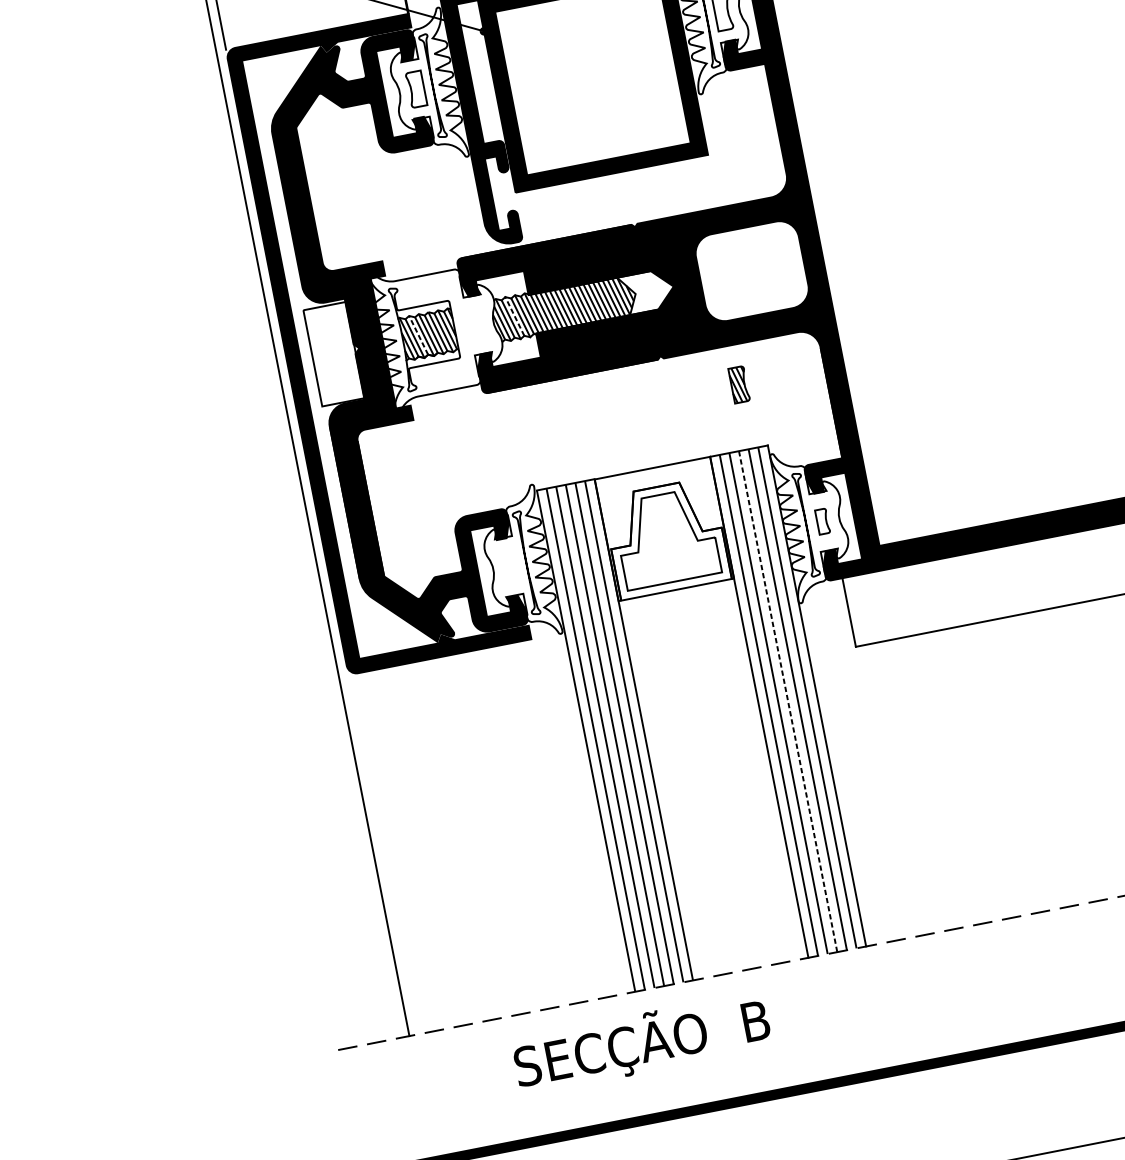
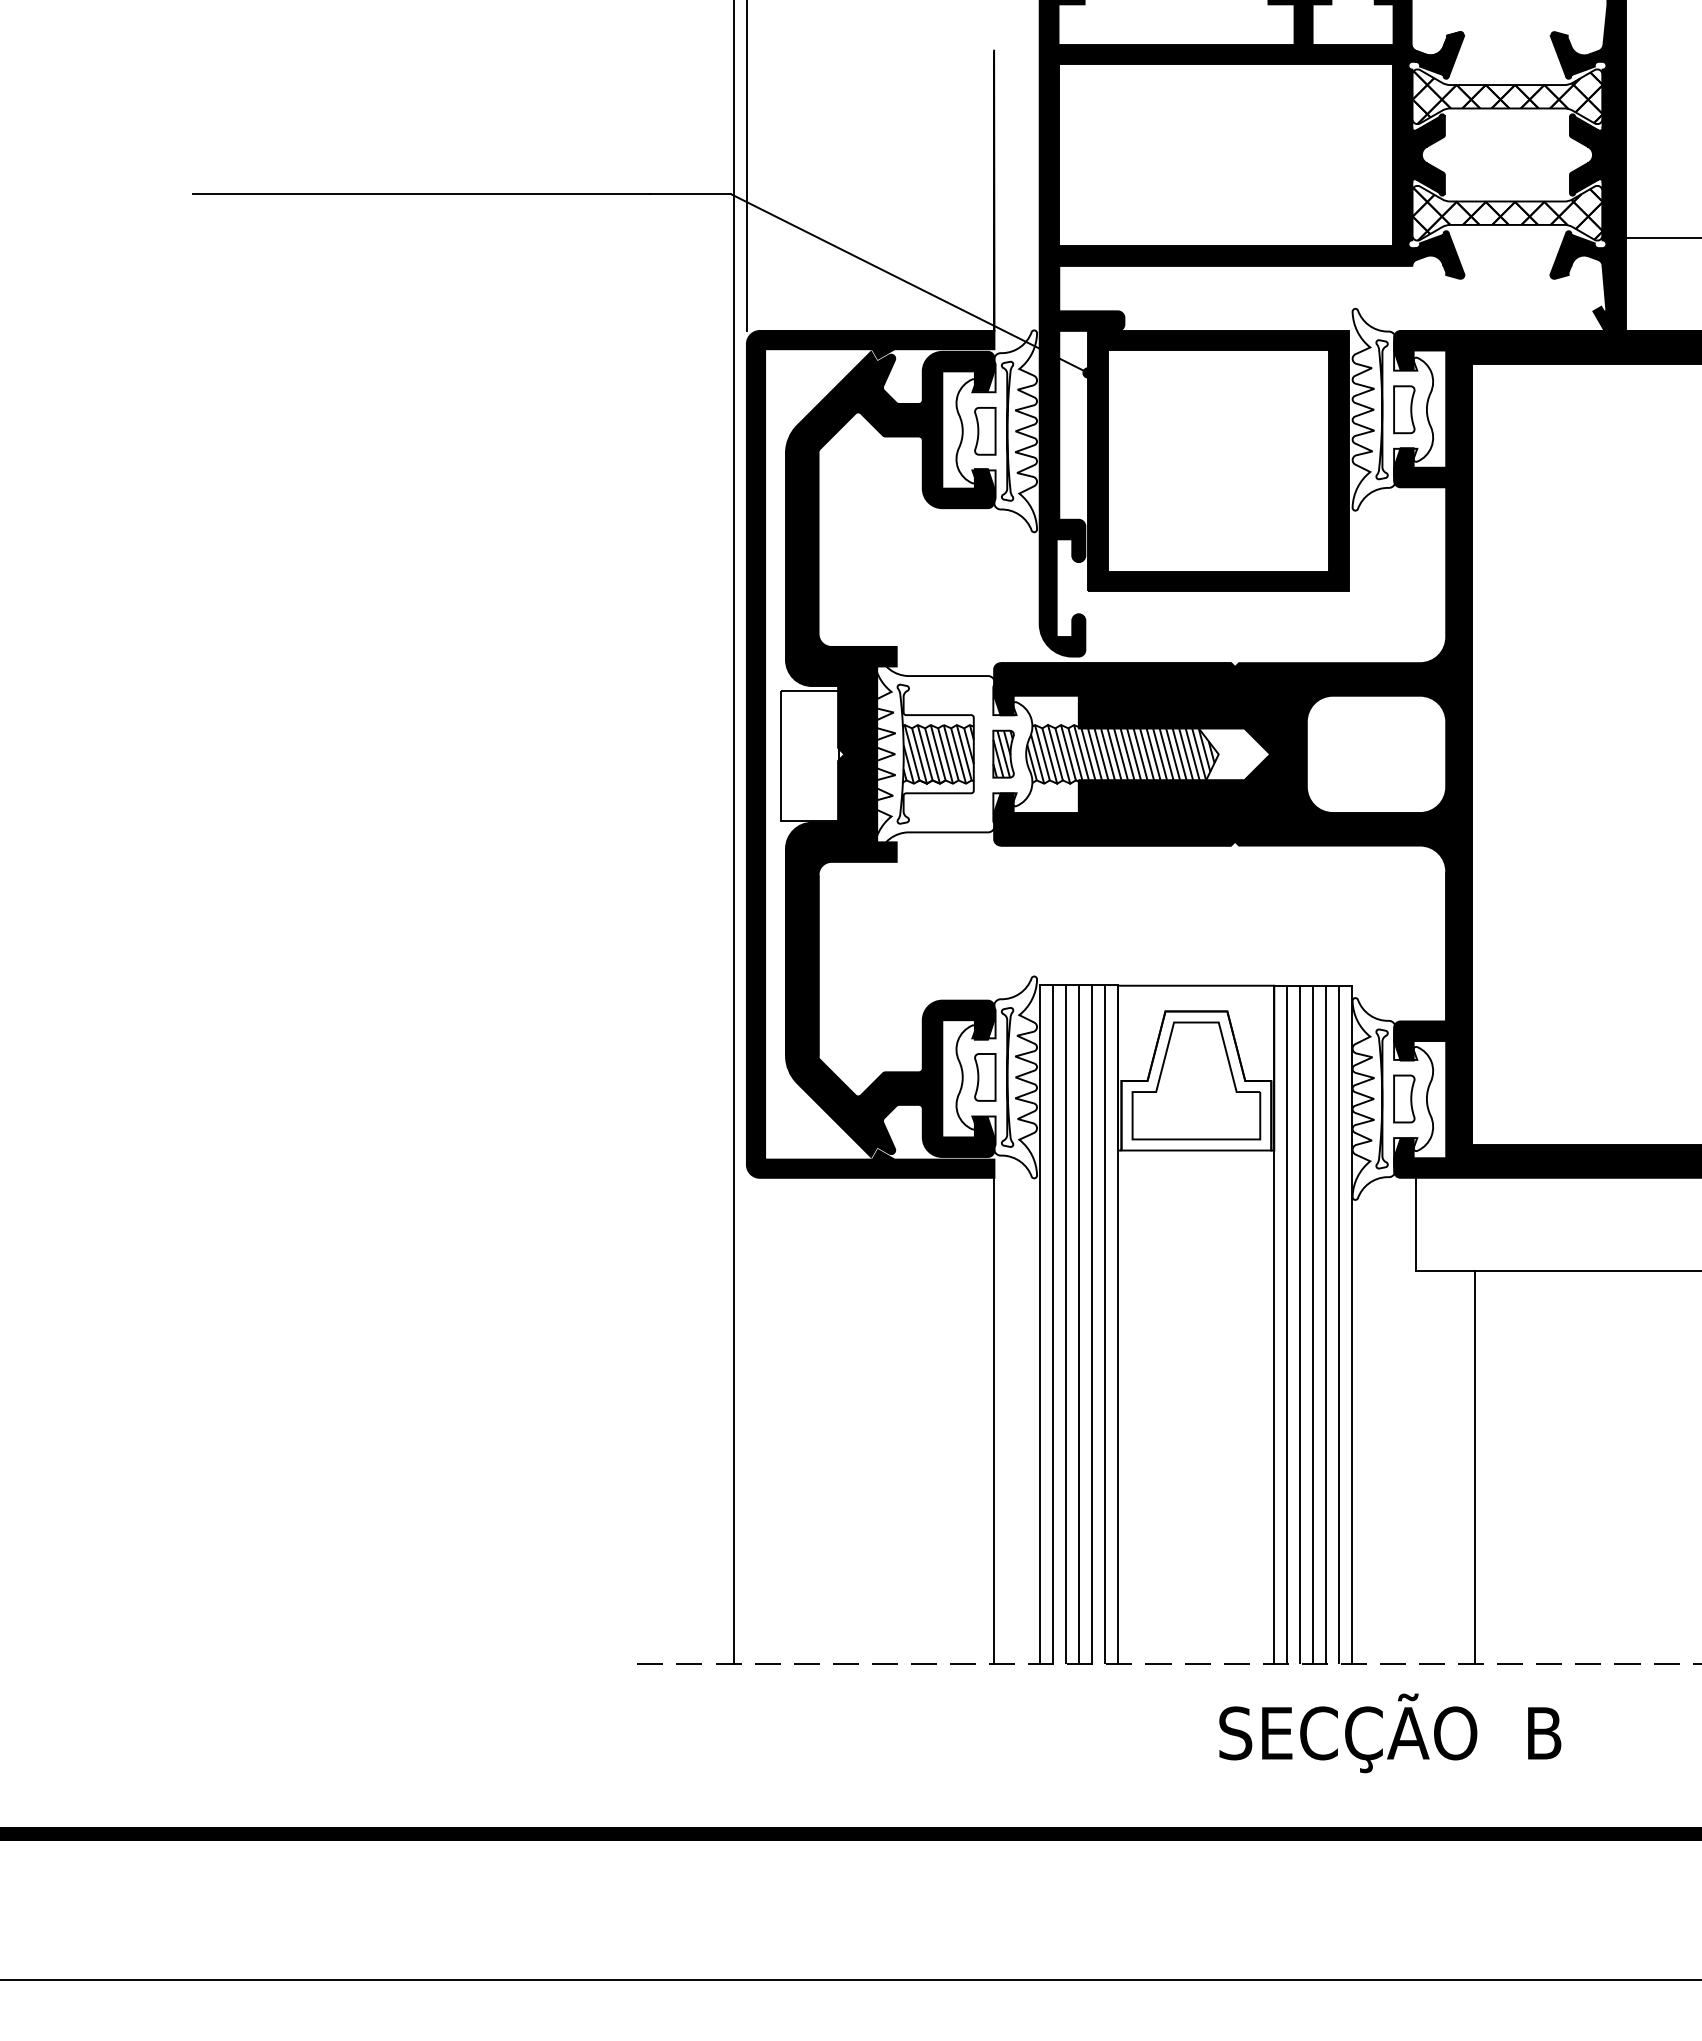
line: (514, 316) -> (1055, 752), dashed -> solid
line: (418, 335) -> (925, 752), dashed -> solid
part: (739, 384) -> (1003, 753), moved
part: (822, 521) -> (1404, 1098), size x1.43
part: (510, 566) -> (985, 1077), added
line: (788, 702) -> (1313, 1325), dashed -> solid
line: (927, 783) -> (1474, 1467), added
line: (566, 818) -> (994, 1420), added
text: (642, 1043) -> (1390, 1733), moved

